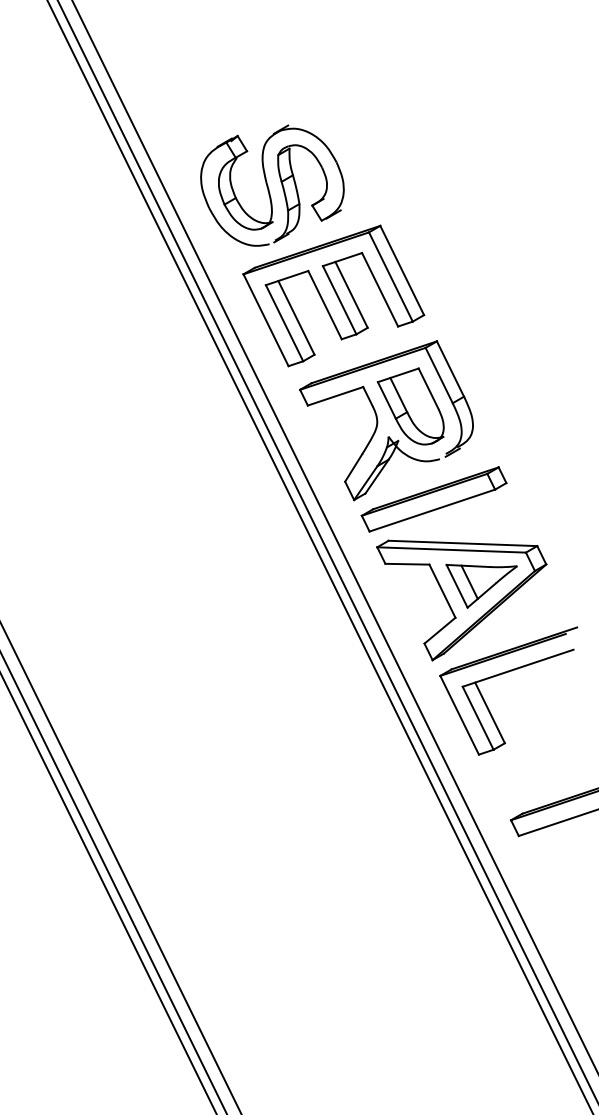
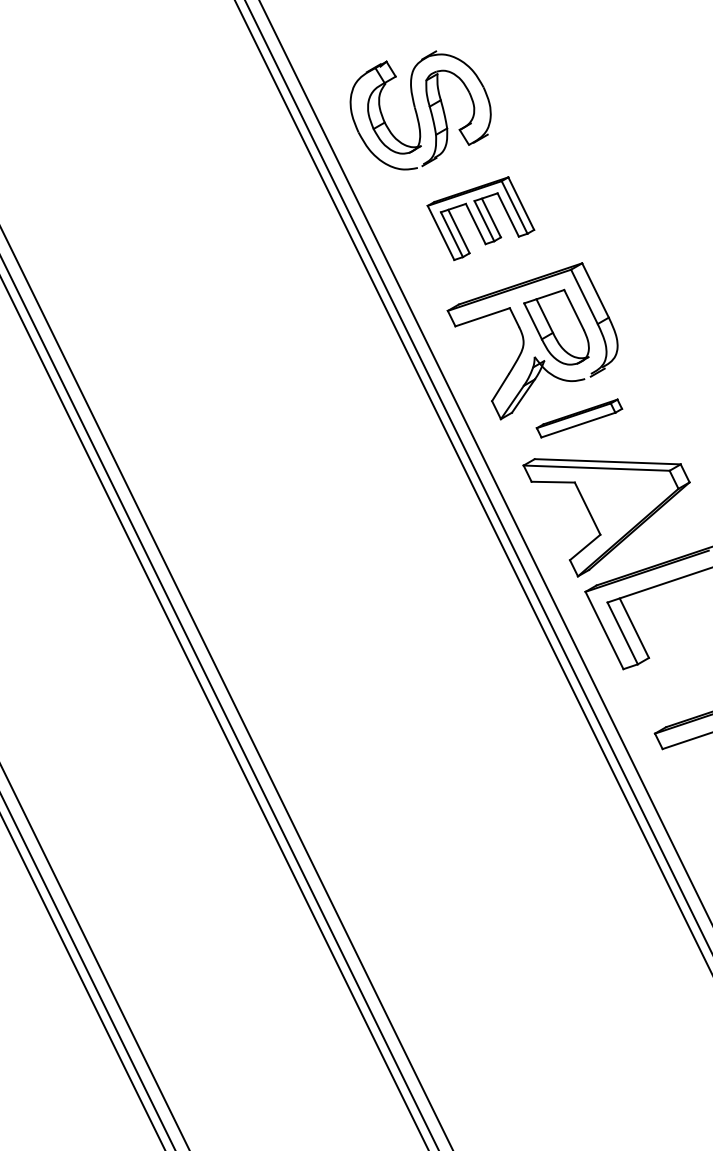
part: (333, 295) -> (480, 218), size x0.6
part: (434, 499) -> (579, 418), size x0.6
part: (481, 585) -> (625, 503), removed

